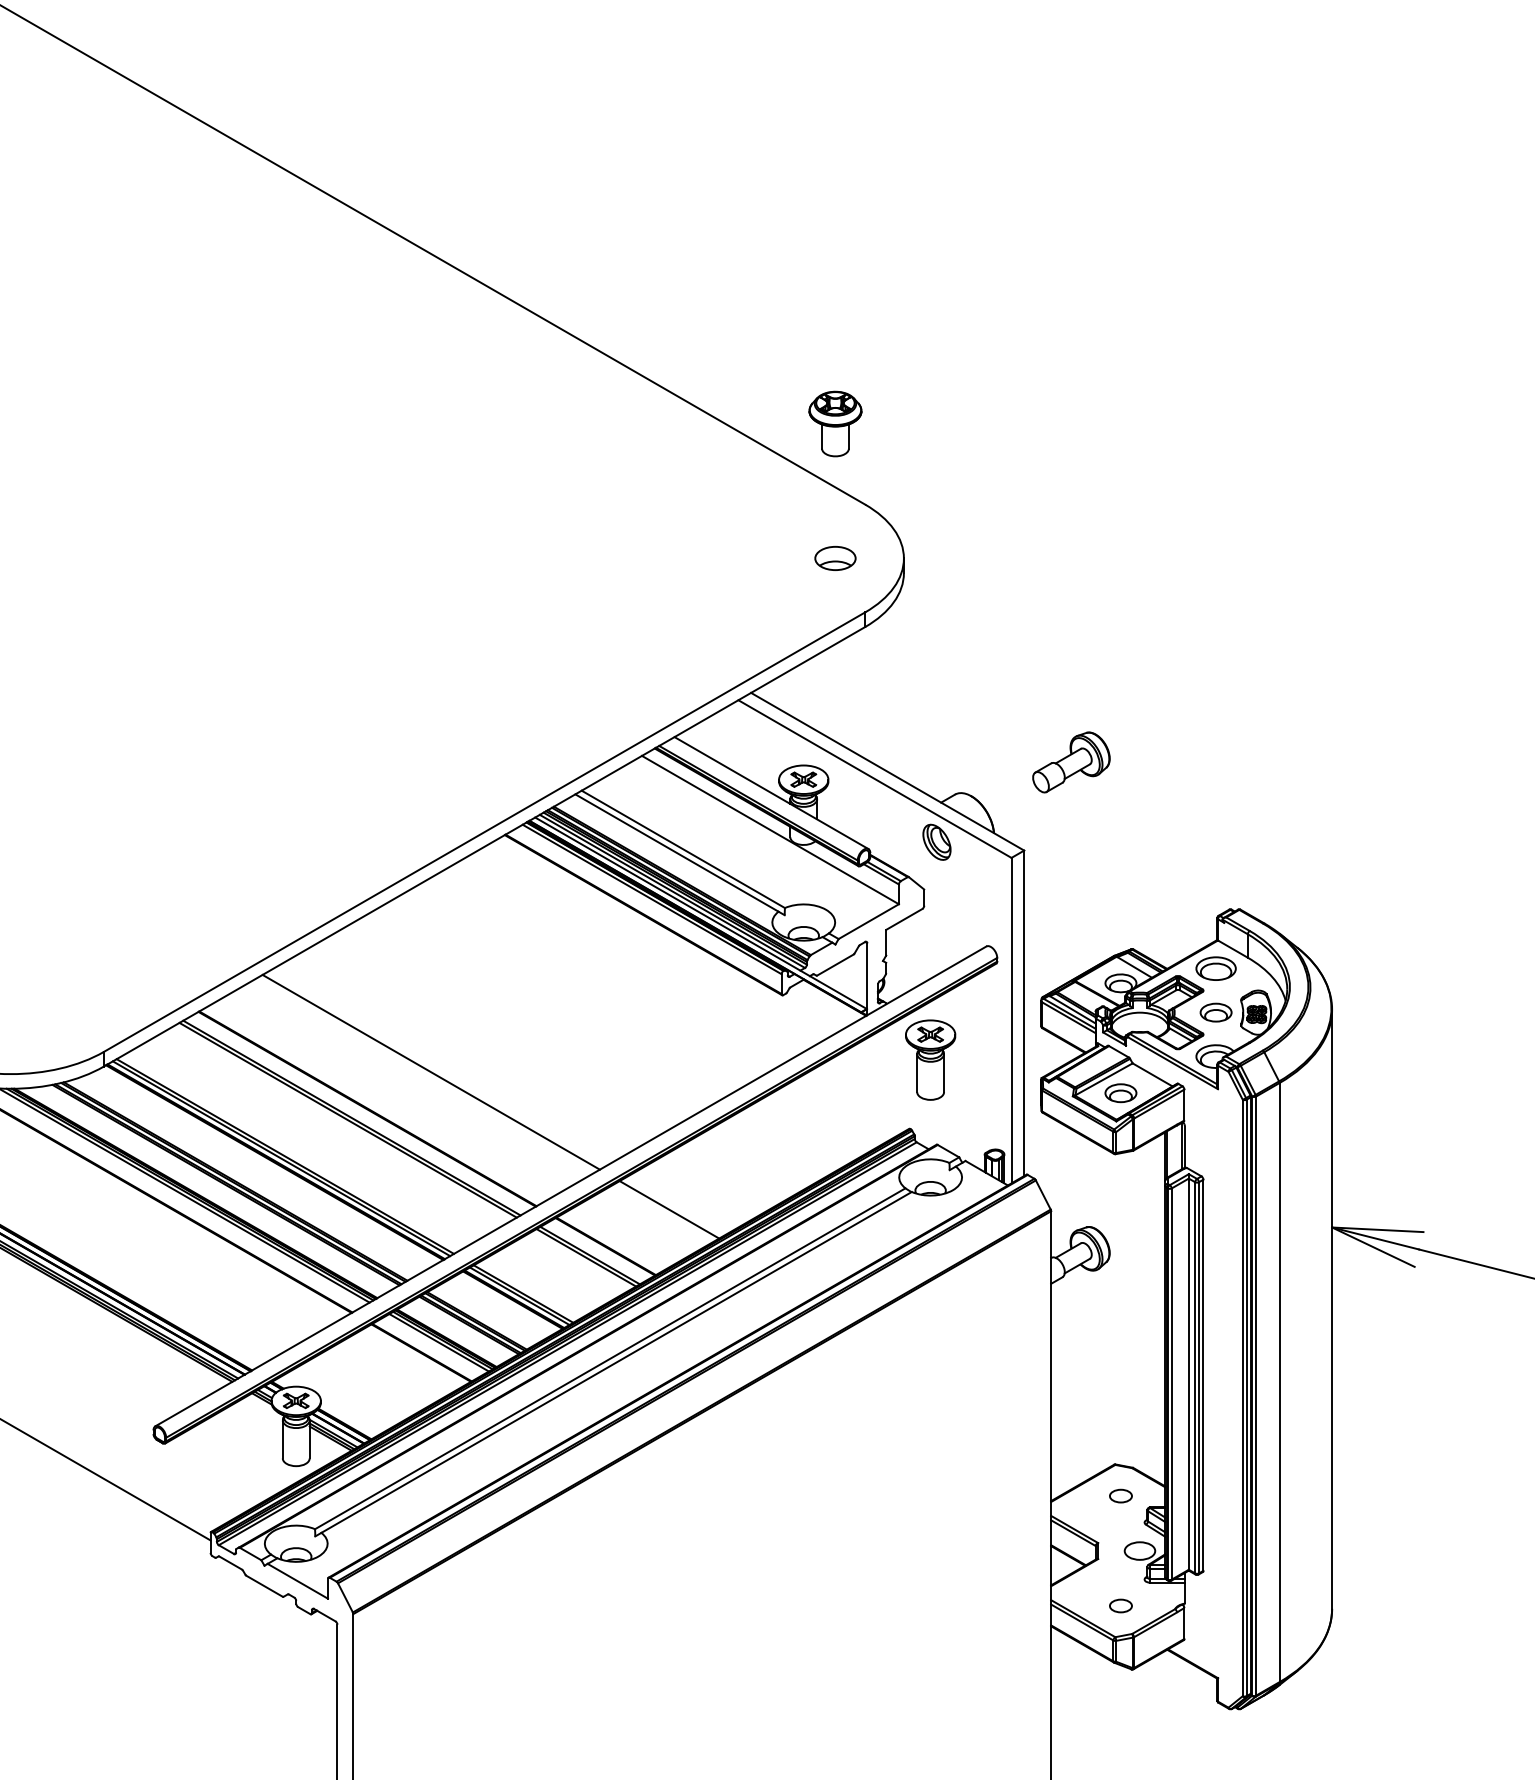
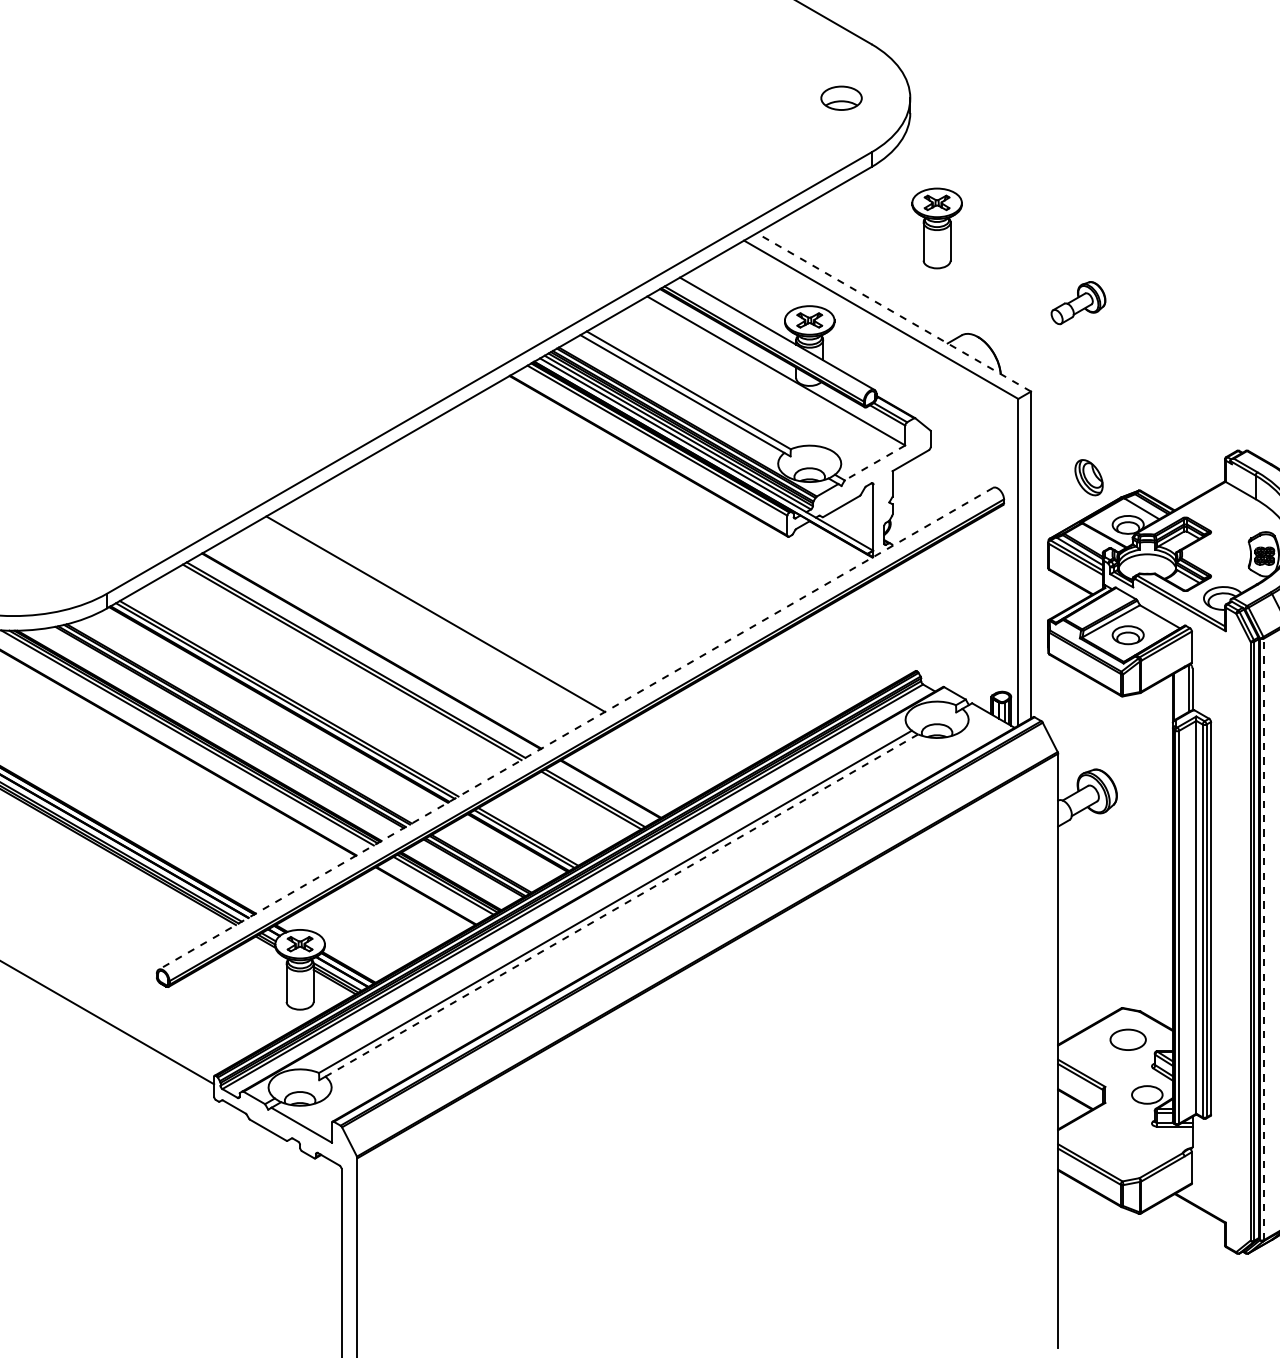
part: (1071, 762) -> (1078, 303), size x0.7
line: (887, 771) -> (893, 312), solid -> dashed
part: (936, 841) -> (1088, 476), moved
line: (868, 921) -> (874, 462), solid -> dashed
part: (1215, 968) -> (1223, 509), removed
part: (1215, 1012) -> (1223, 554), removed
part: (930, 1059) -> (936, 227), moved
line: (570, 1186) -> (575, 728), solid -> dashed
line: (669, 1209) -> (674, 751), removed
line: (616, 1362) -> (621, 905), solid -> dashed
line: (1256, 1396) -> (1264, 939), solid -> dashed
part: (1120, 1495) -> (1127, 1039), size x1.6
part: (1120, 1605) -> (1127, 1149), removed

